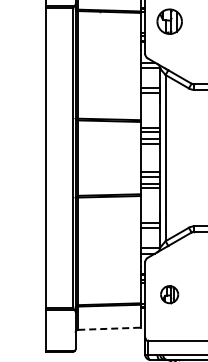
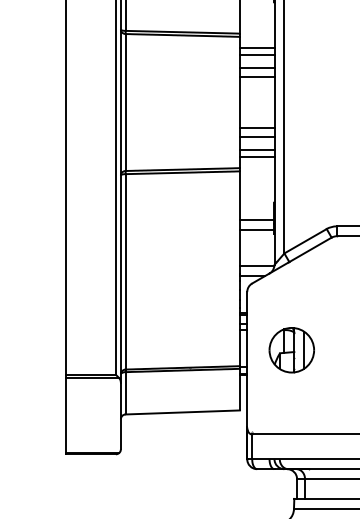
part: (169, 294) -> (291, 350), size x1.43
line: (110, 328) -> (184, 411), dashed -> solid

